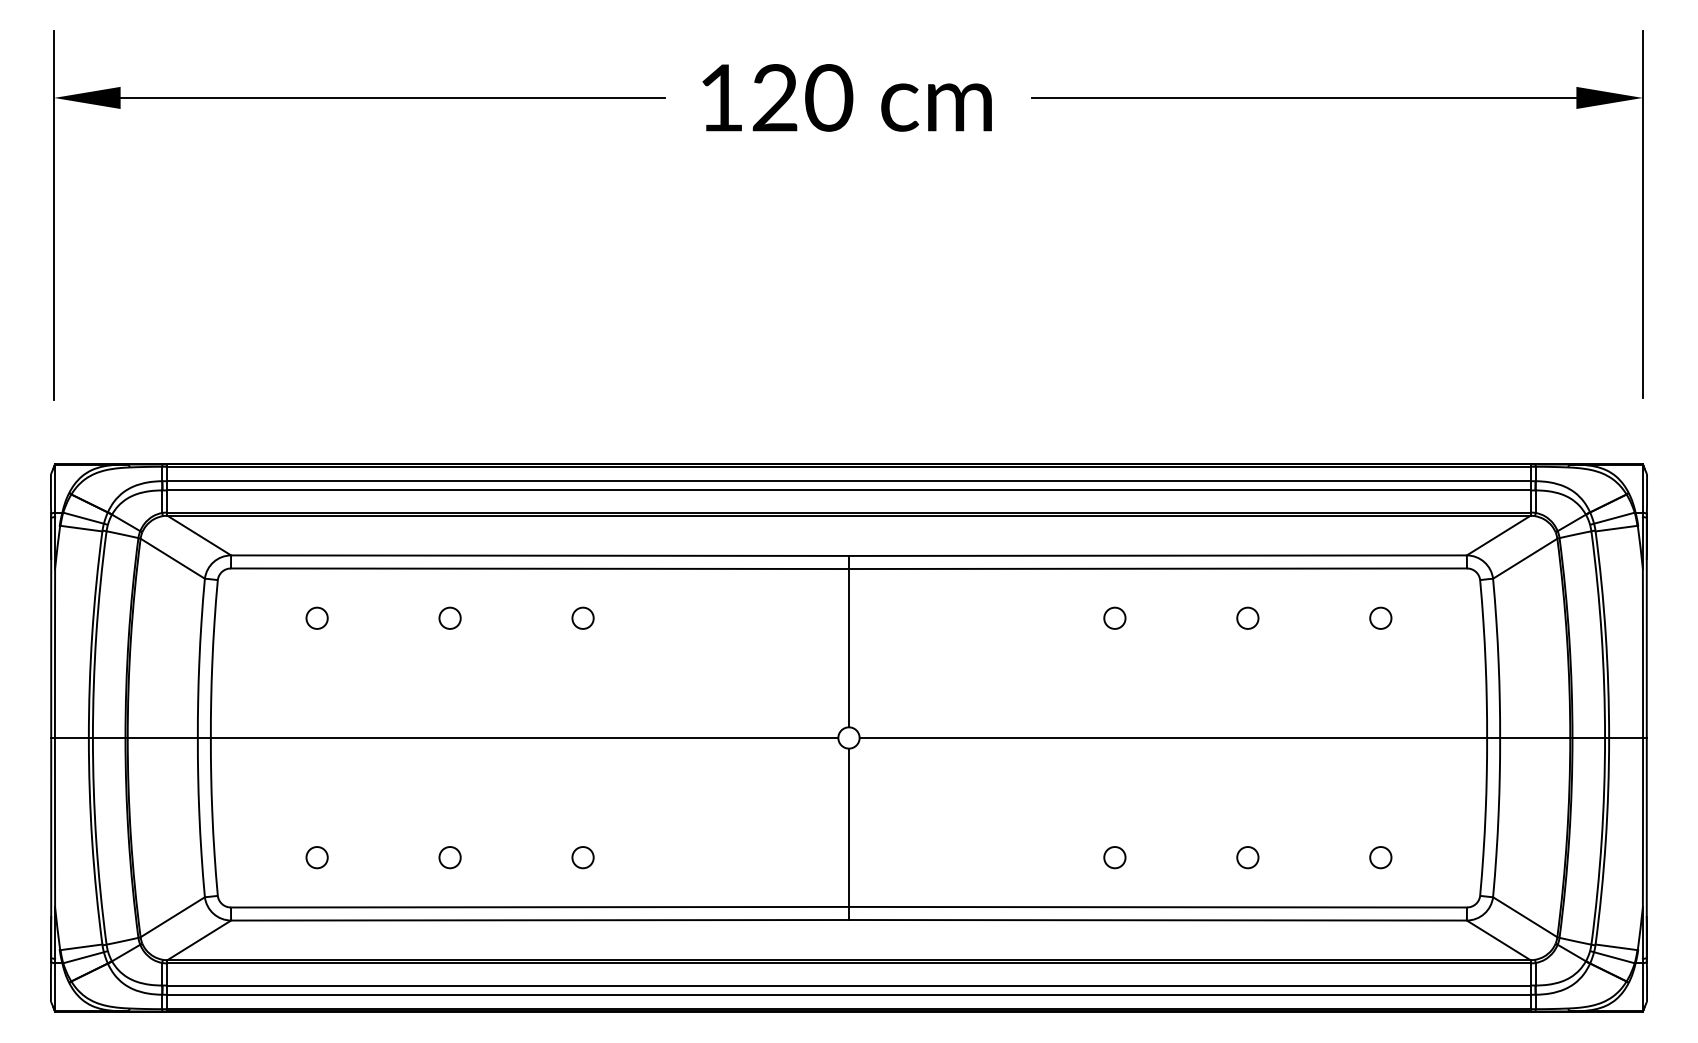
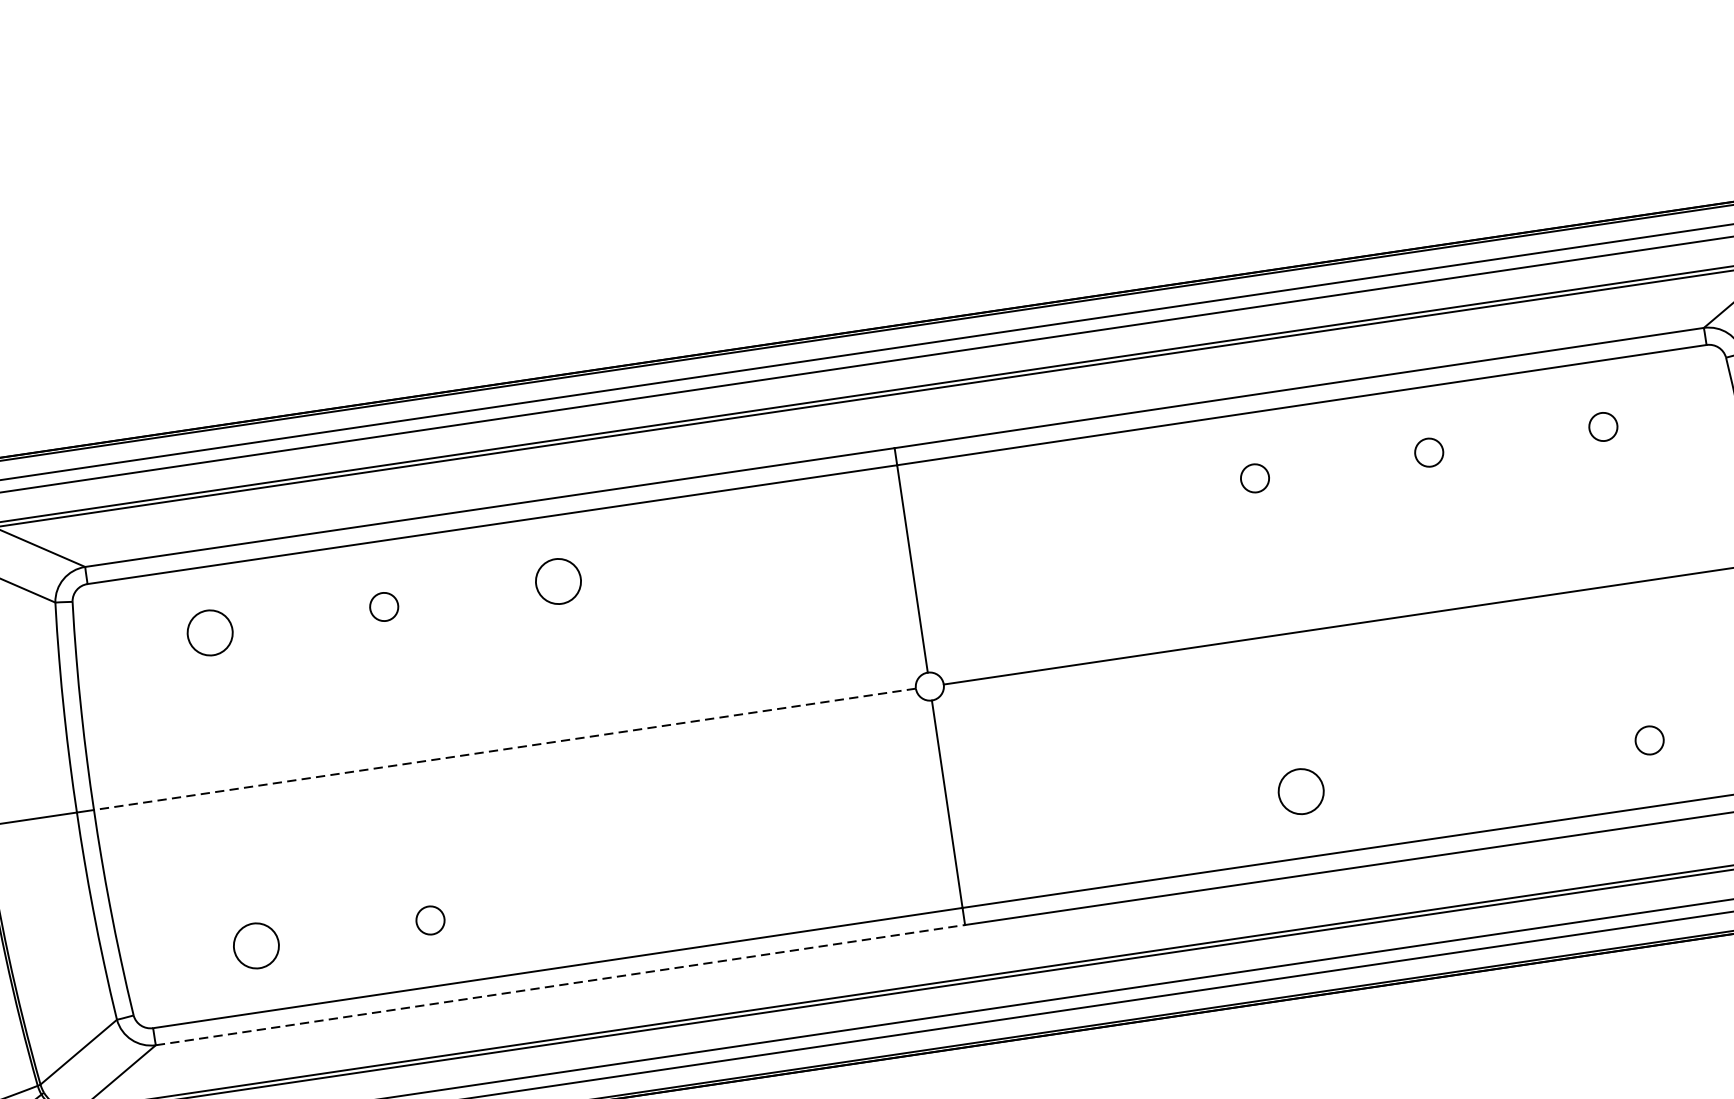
circle: (316, 617) -> (209, 631), size x1.6
circle: (582, 617) -> (557, 580), size x1.6
line: (524, 737) -> (504, 748), solid -> dashed
circle: (316, 857) -> (255, 946), size x1.6
circle: (582, 857) -> (603, 894), removed
circle: (1114, 857) -> (1300, 791), size x1.6
circle: (1247, 857) -> (1474, 766), removed
line: (540, 920) -> (561, 985), solid -> dashed

